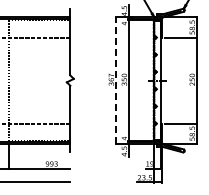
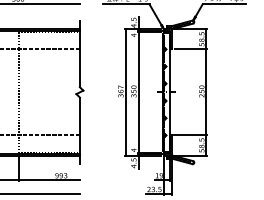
line: (115, 79) -> (125, 91), dashed -> solid

